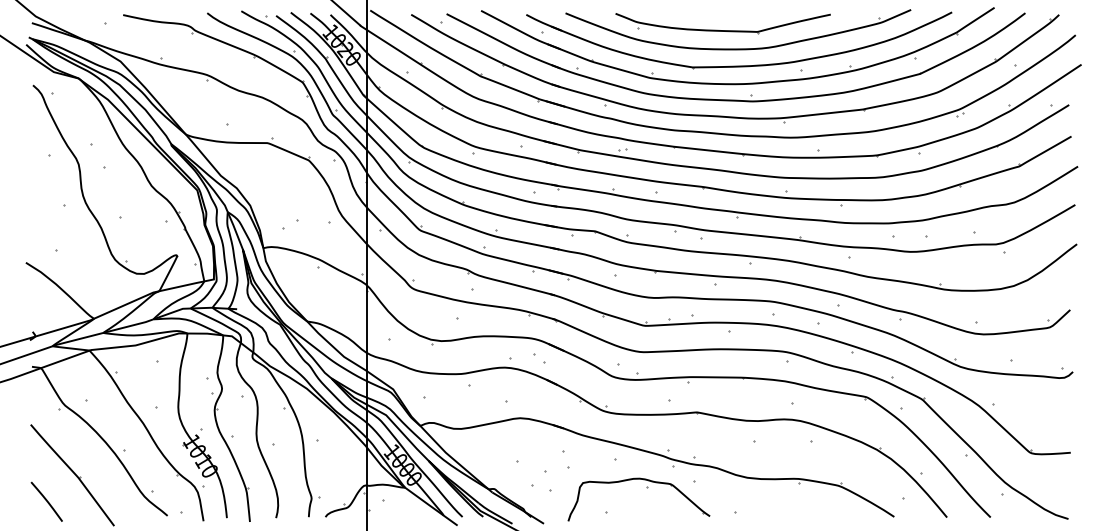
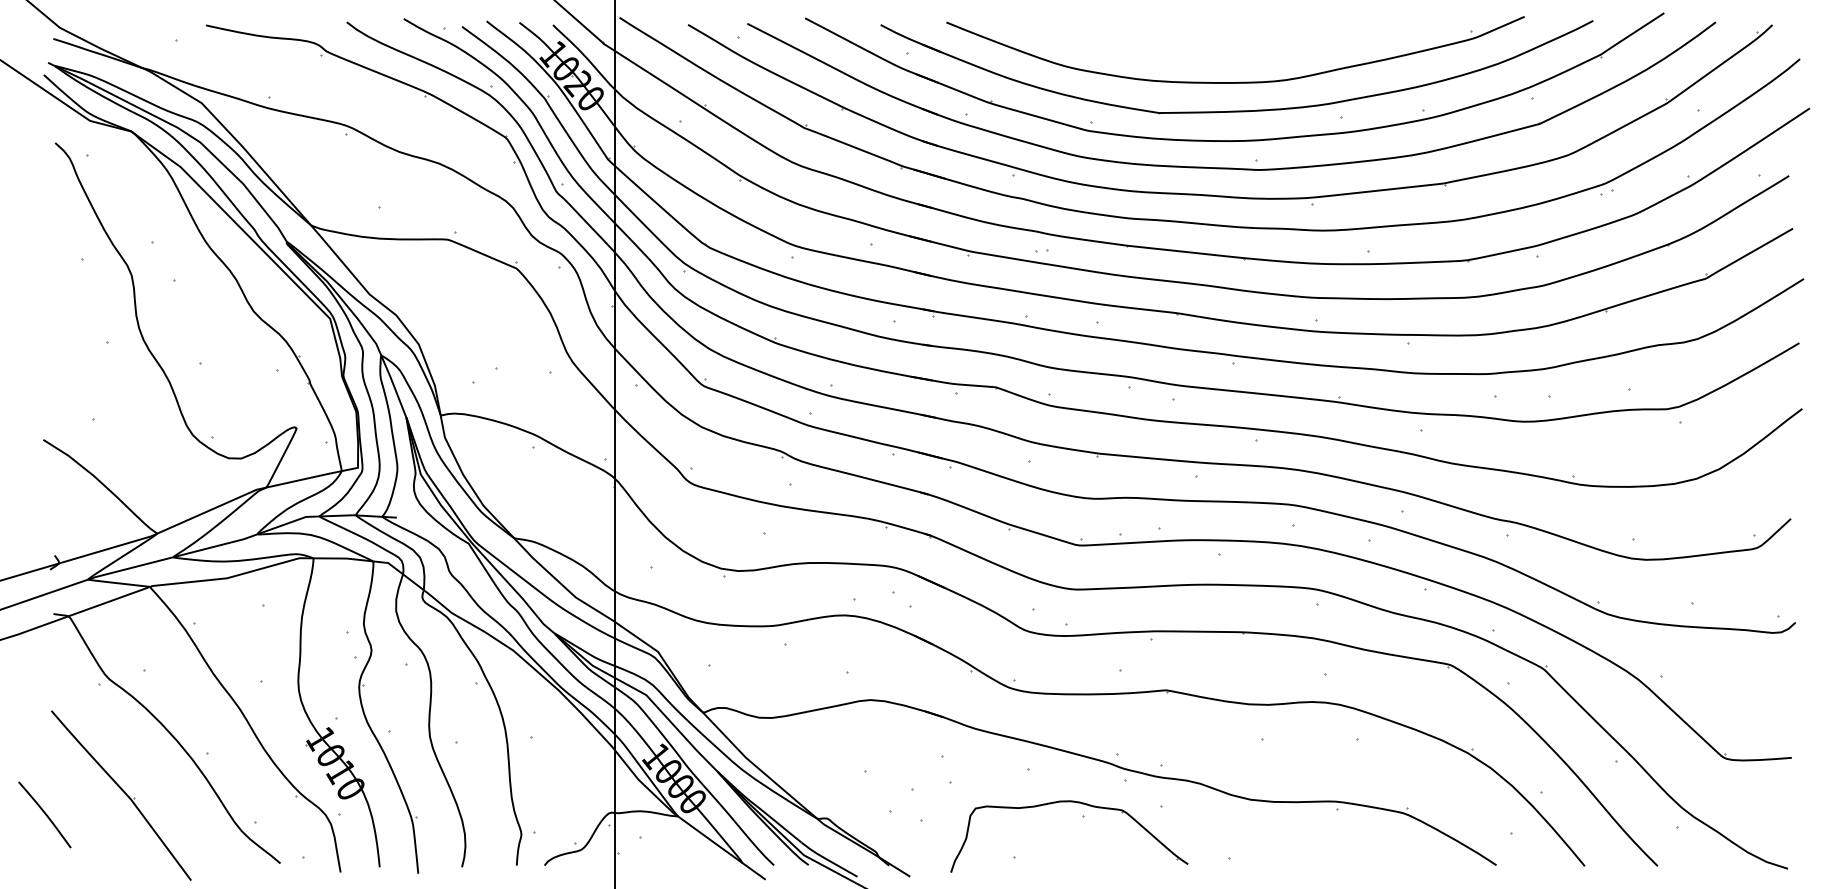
part: (722, 30) -> (1208, 51), removed
line: (46, 501) -> (44, 814), moved

